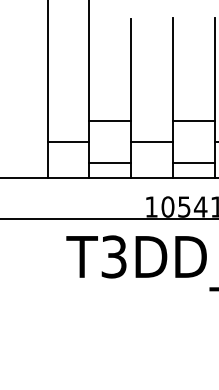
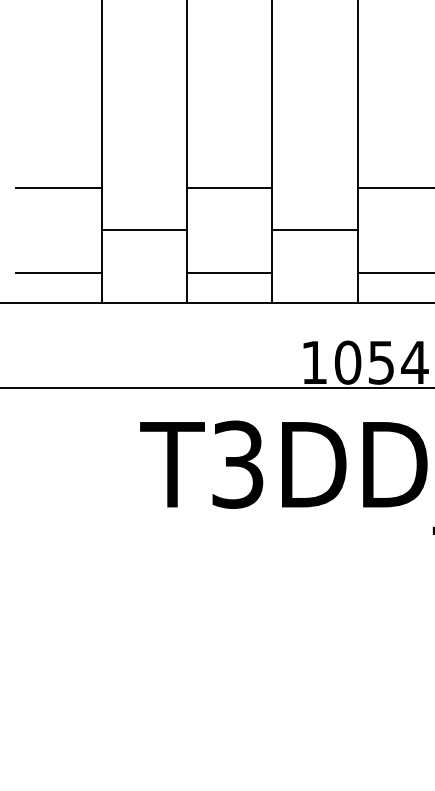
line: (26, 121) -> (58, 187), added
line: (26, 163) -> (58, 273), added

